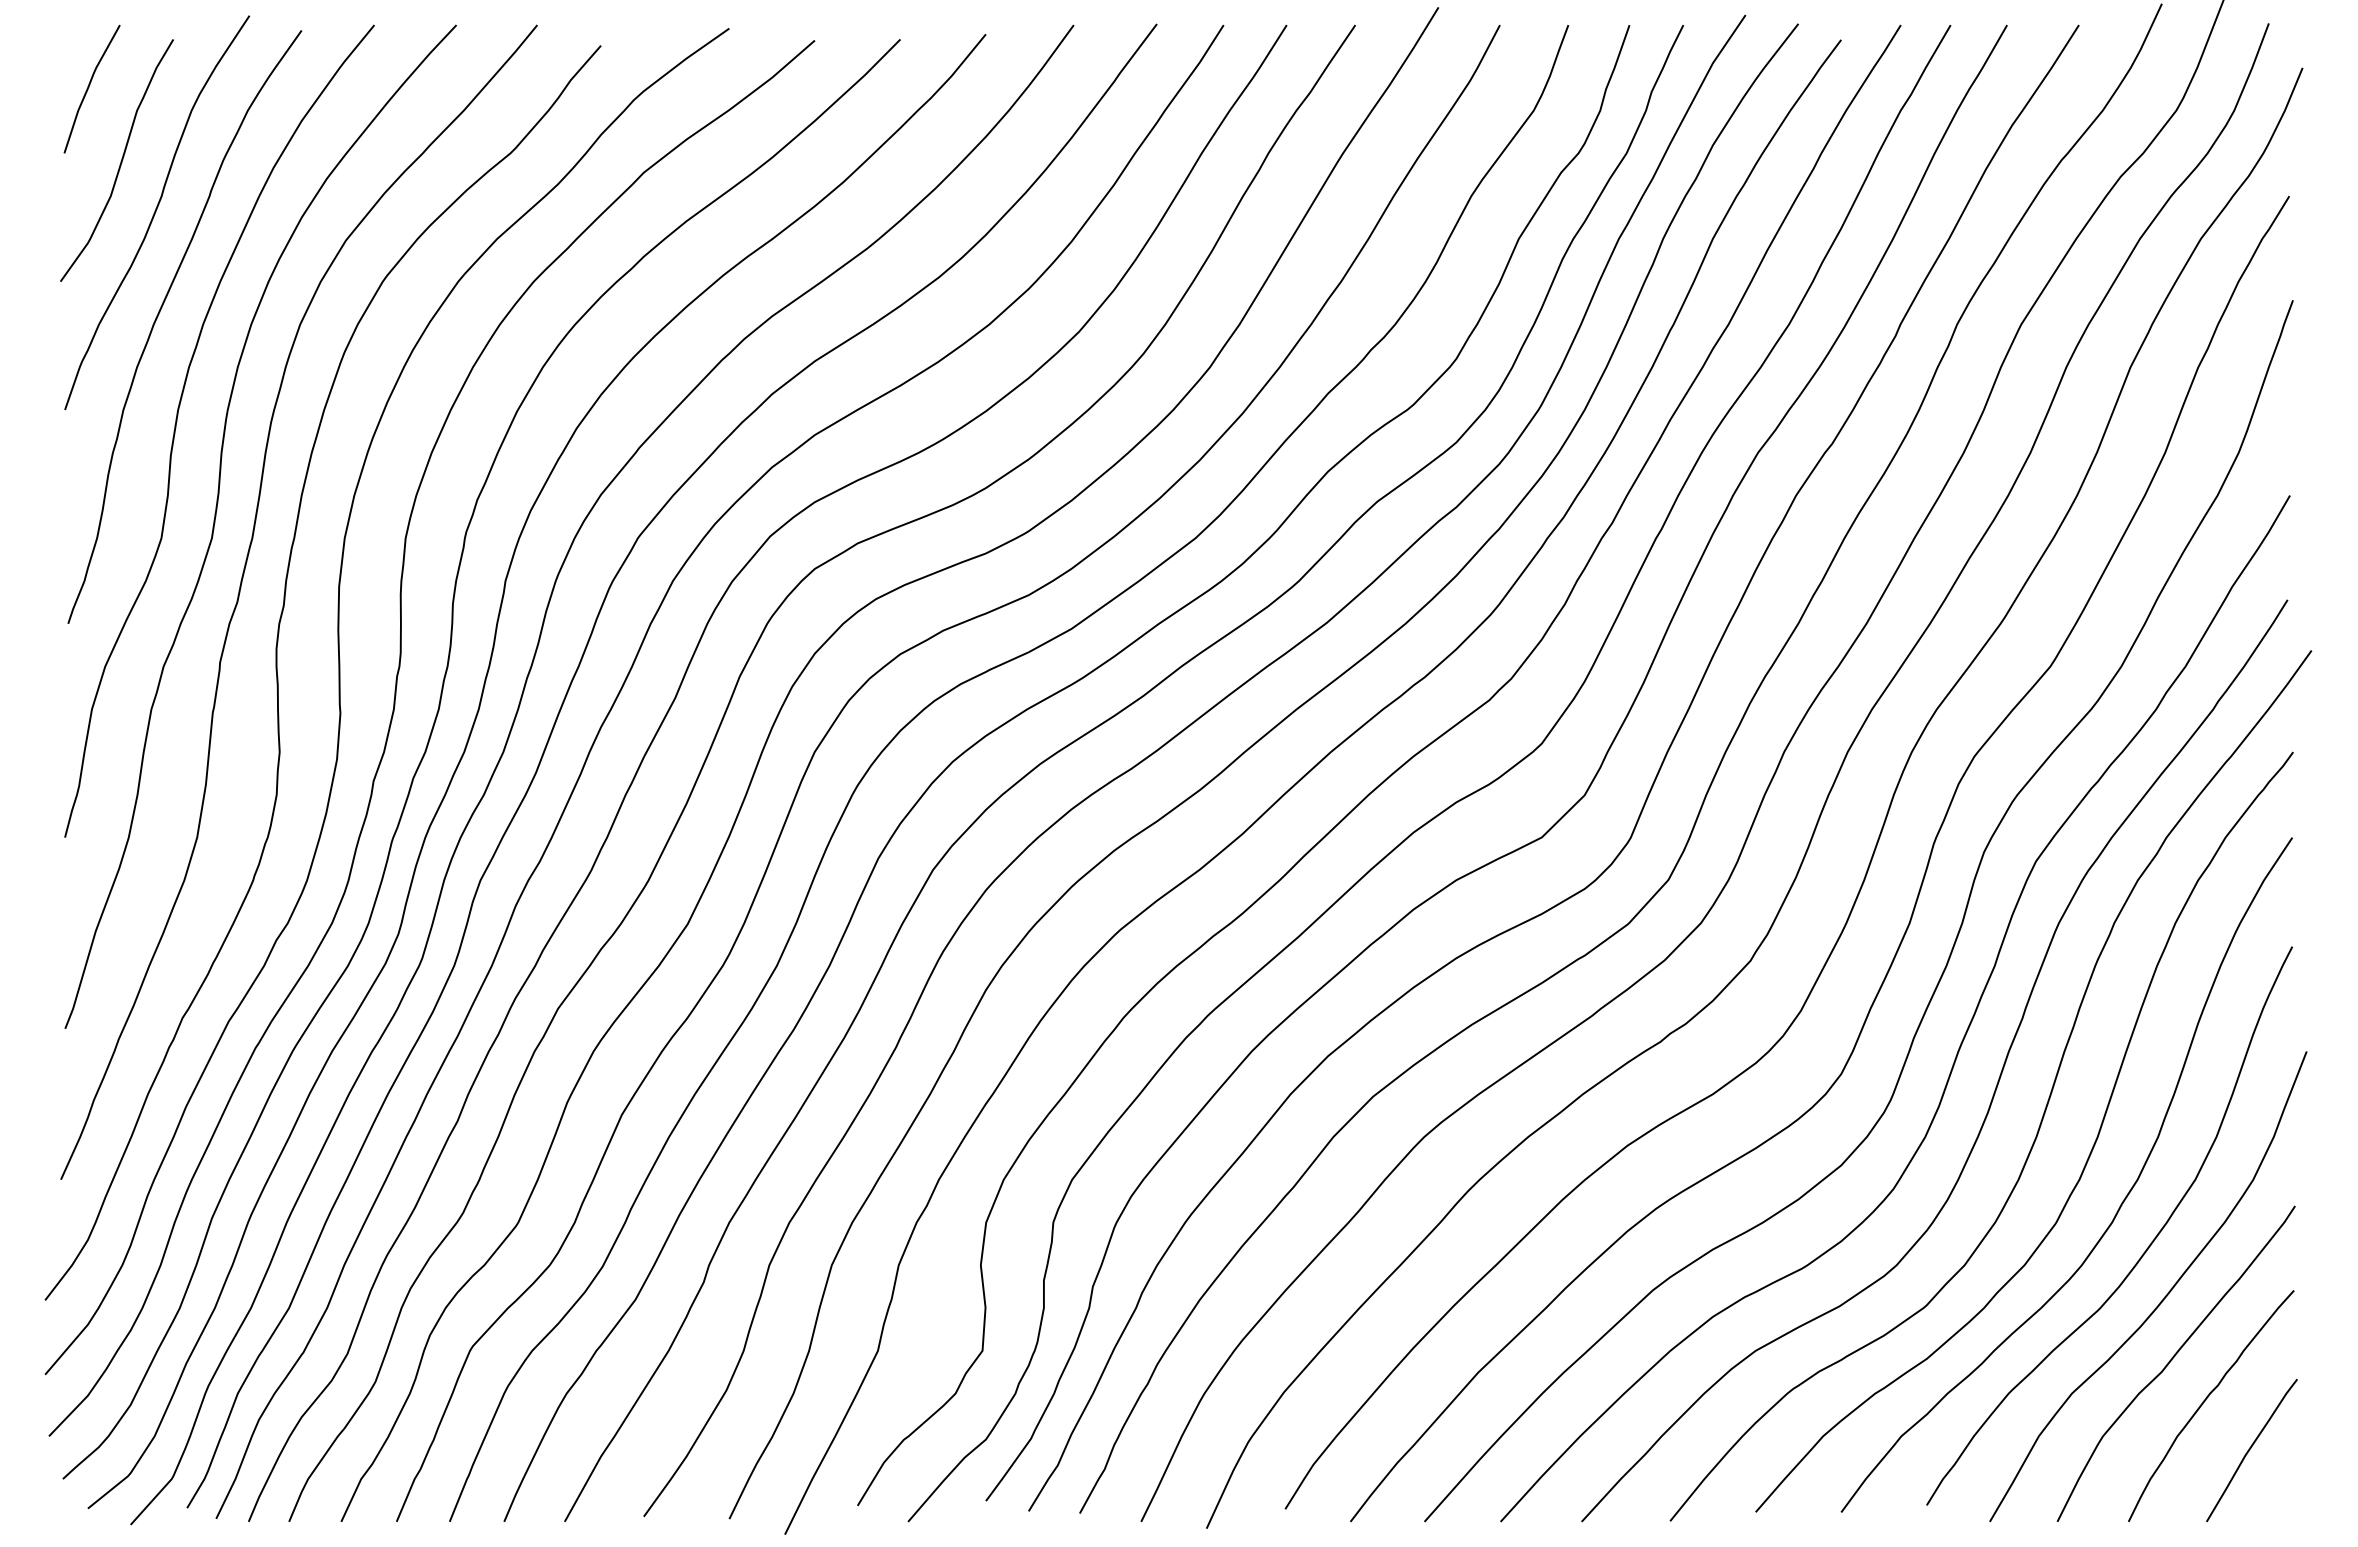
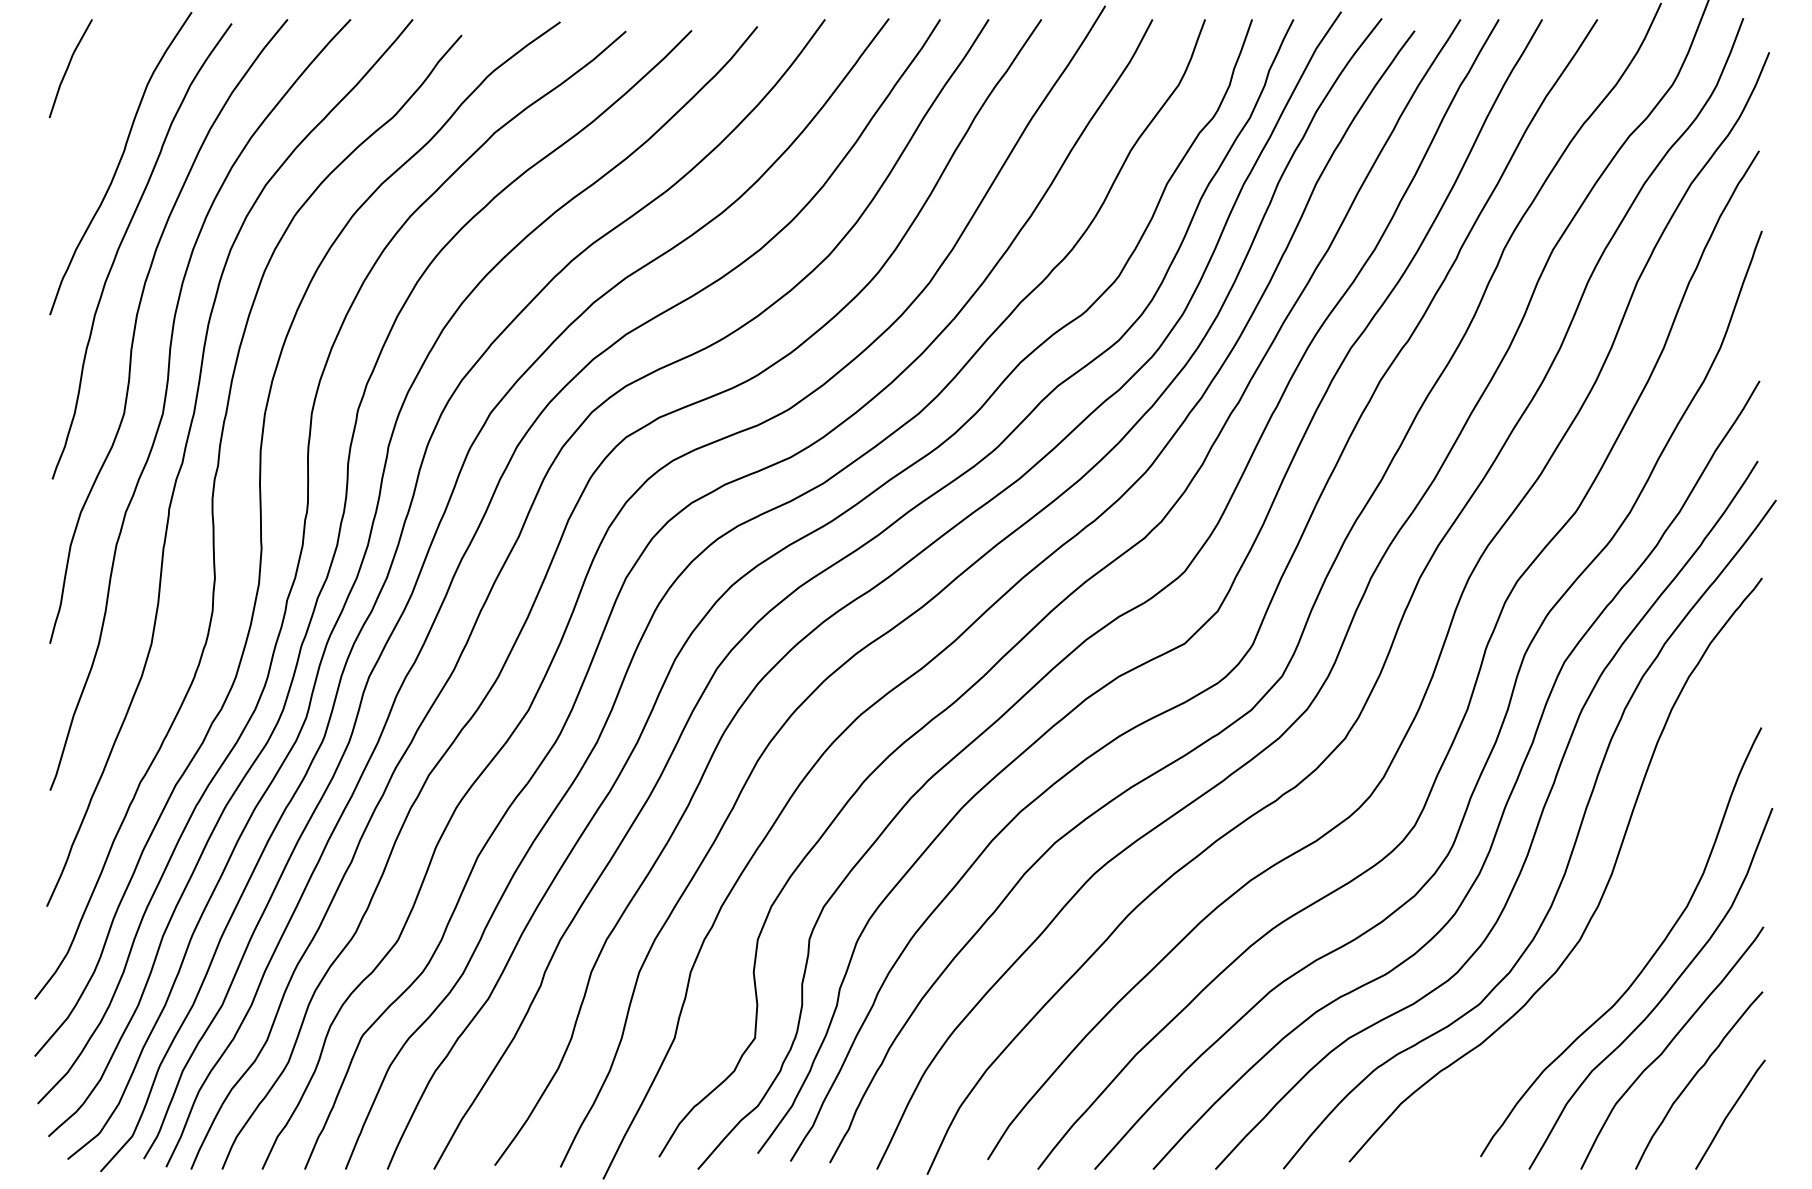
curve: (120, 160) -> (92, 123), removed
curve: (2119, 1205) -> (1628, 926), removed

